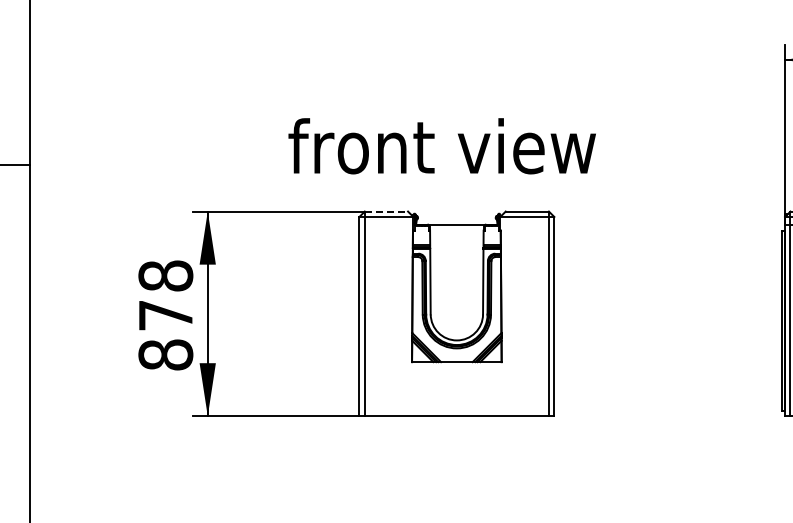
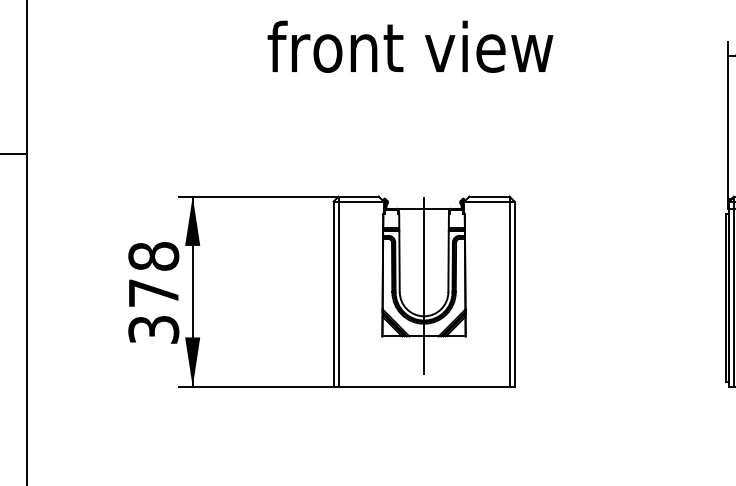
text: (441, 146) -> (409, 47), moved
line: (386, 211) -> (358, 196), dashed -> solid
line: (456, 313) -> (423, 291), added
text: (165, 354) -> (153, 329), 878 -> 378

